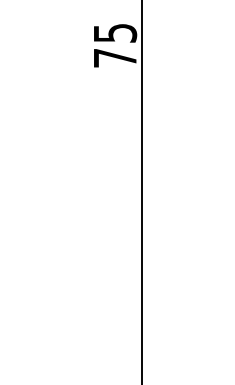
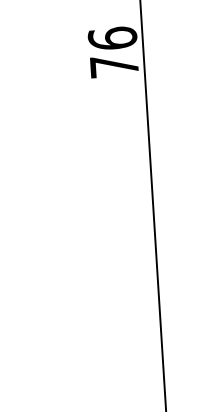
text: (115, 32) -> (112, 37), 75 -> 76

